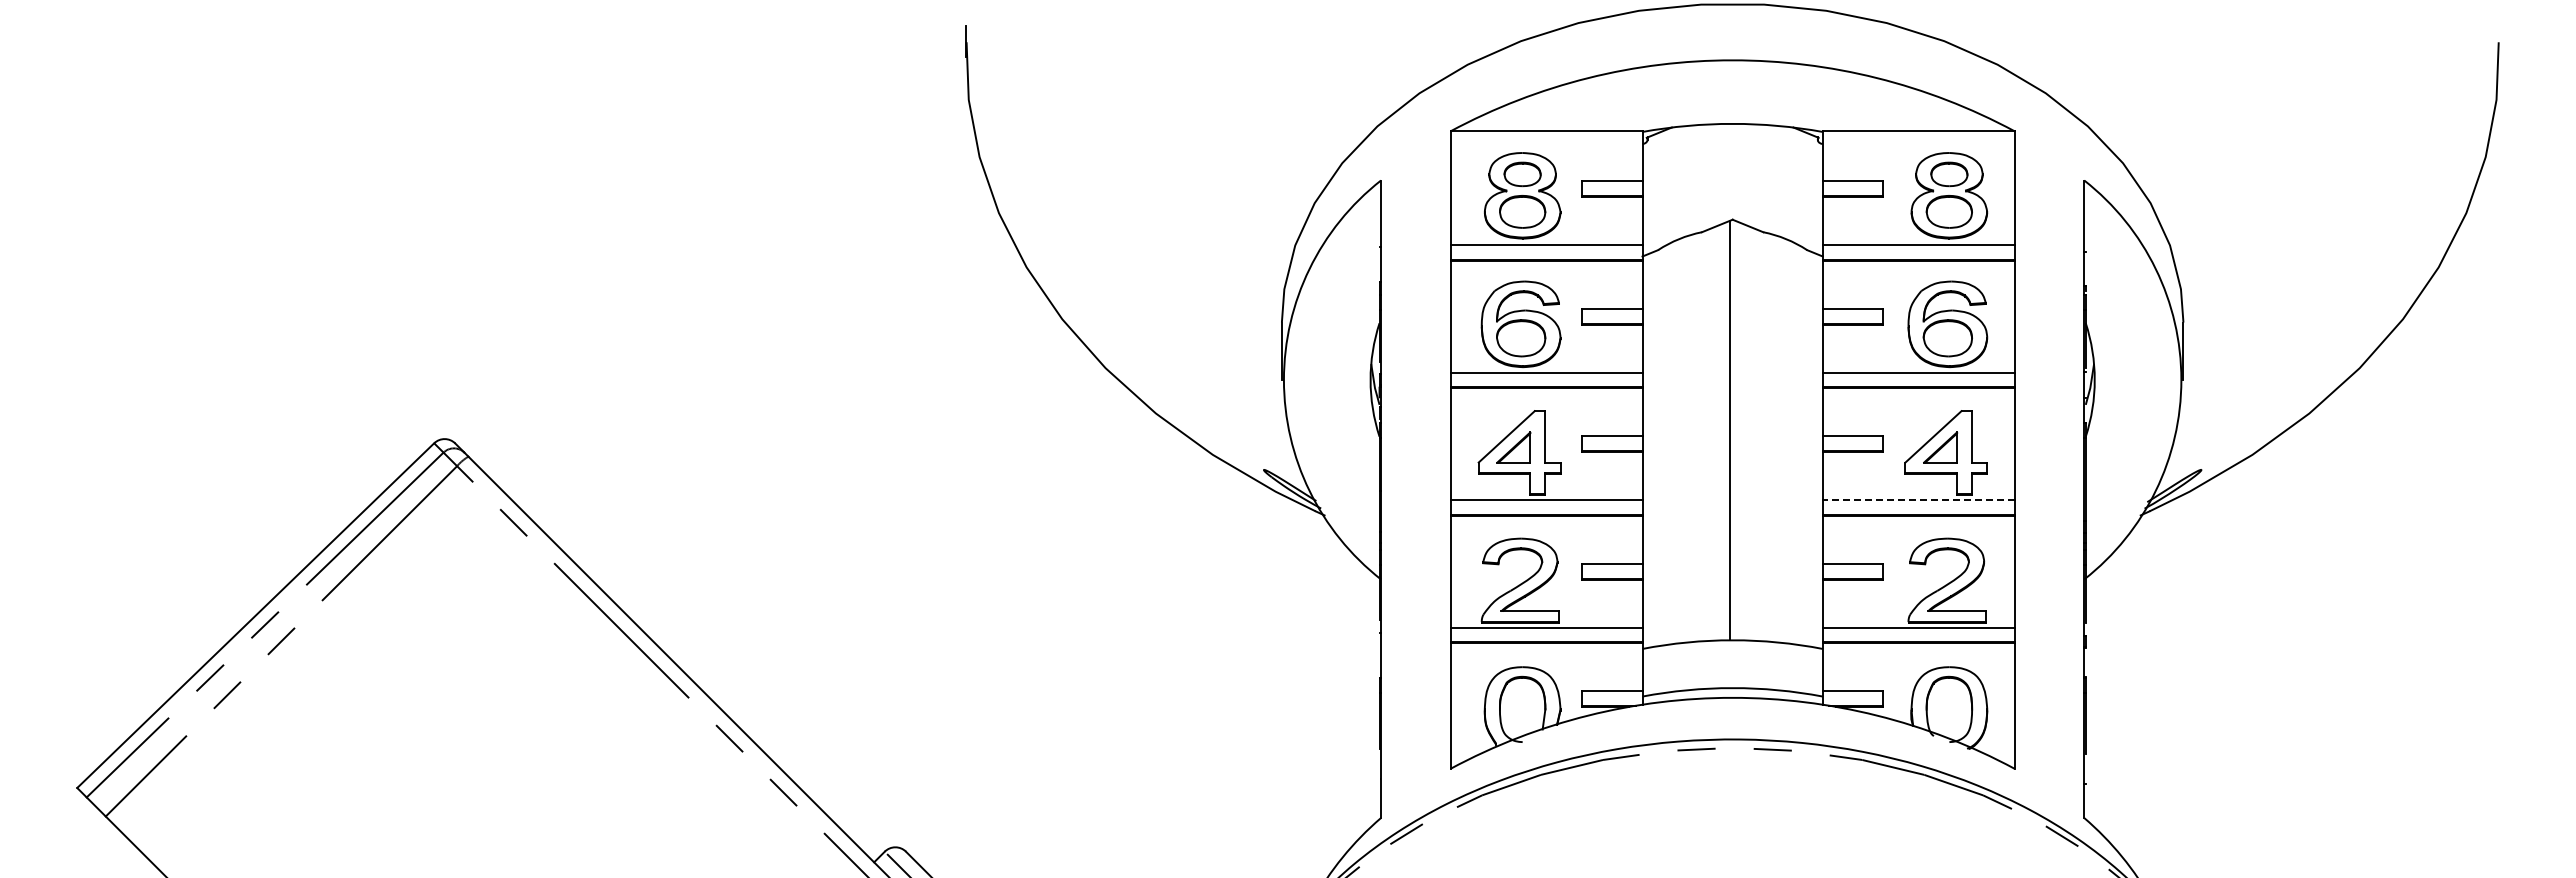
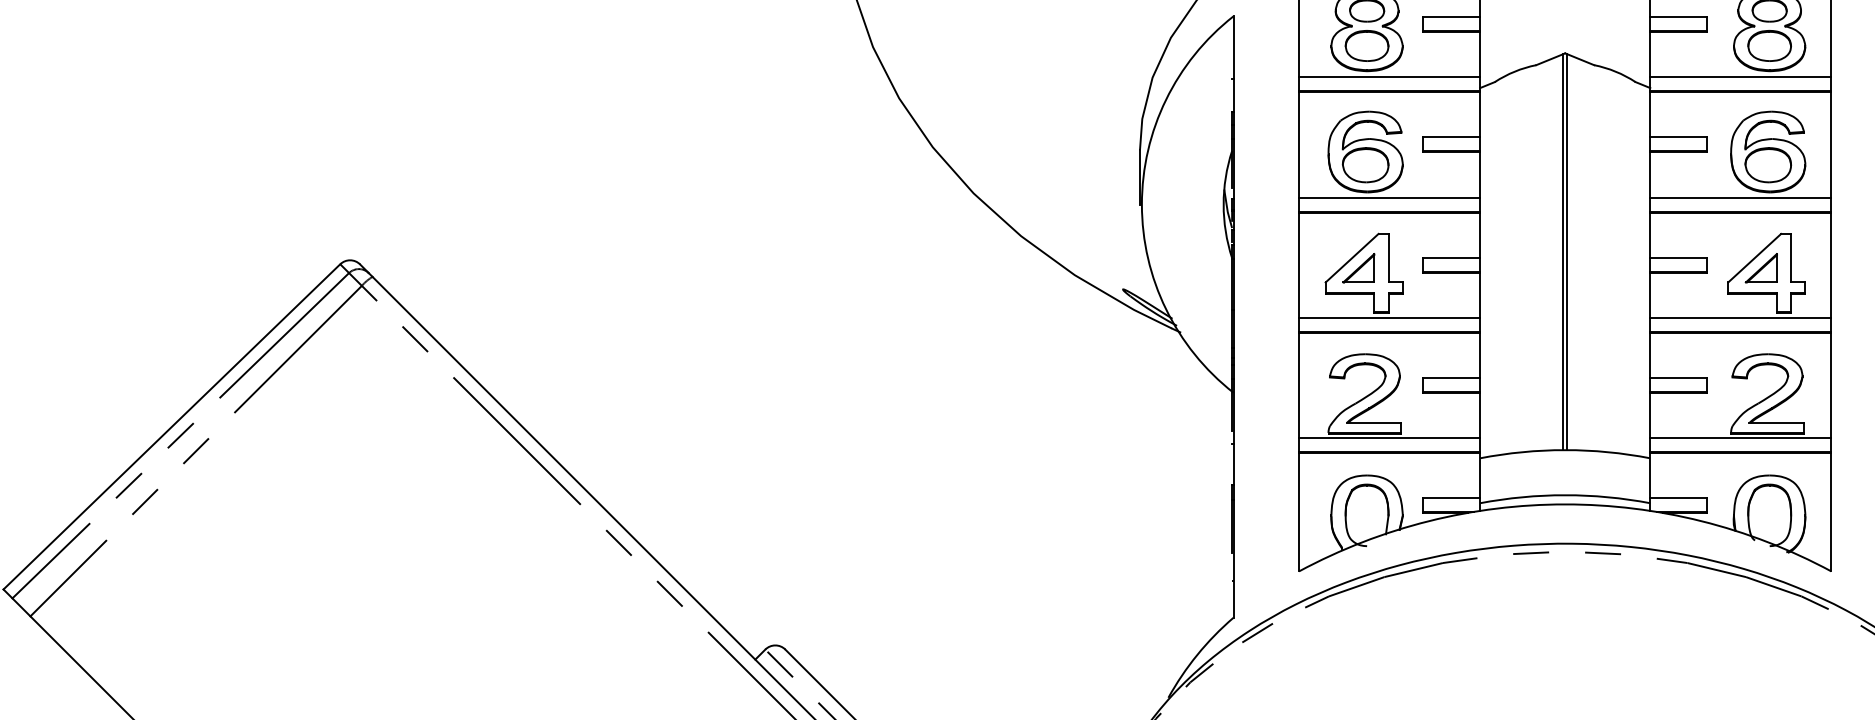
line: (1734, 430) -> (1566, 252), added
line: (1918, 500) -> (1740, 318), dashed -> solid

